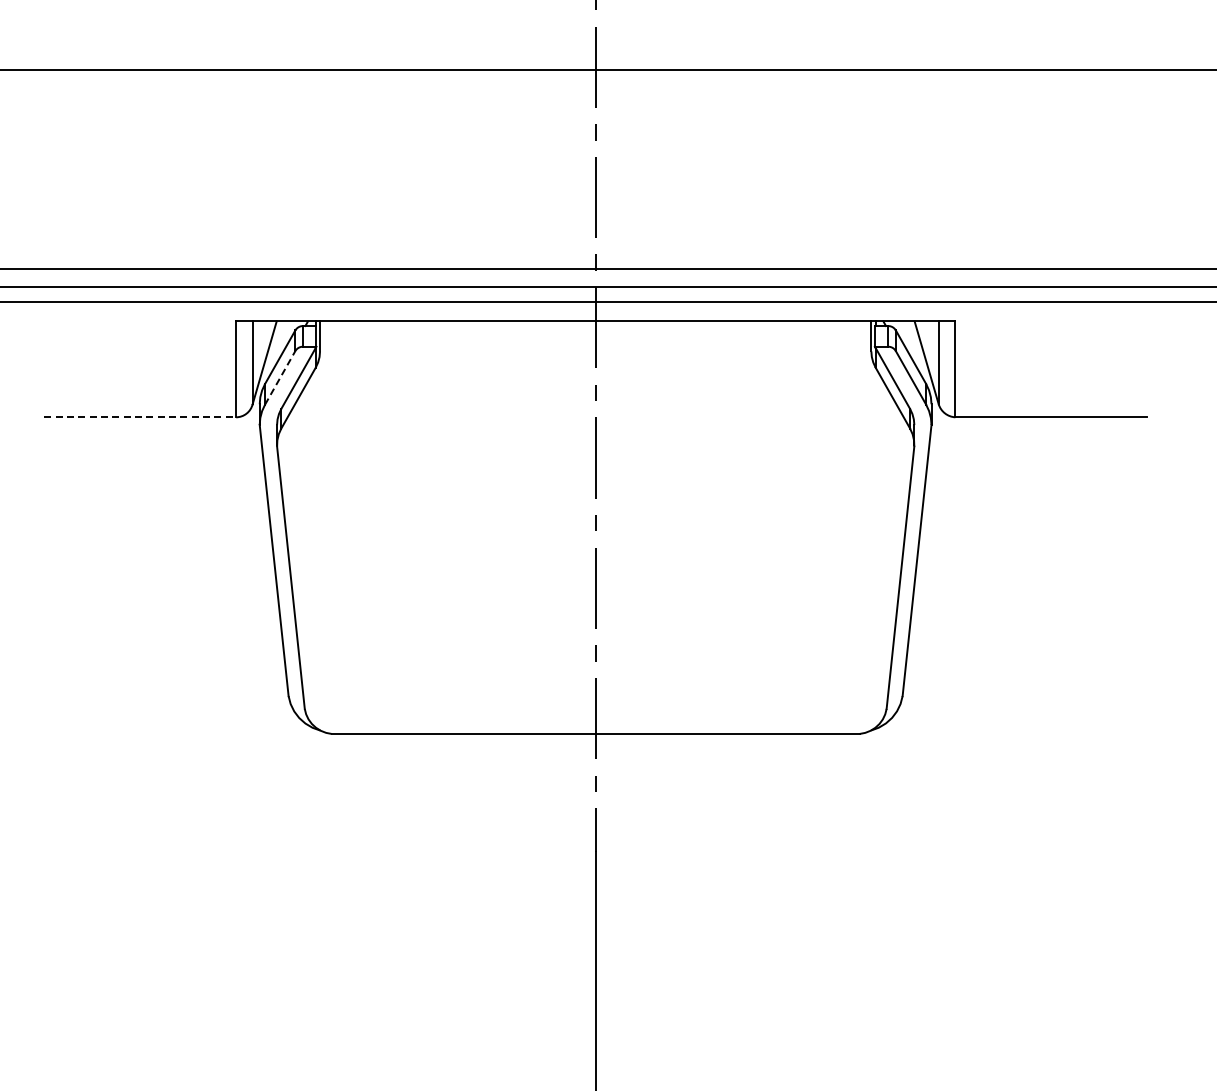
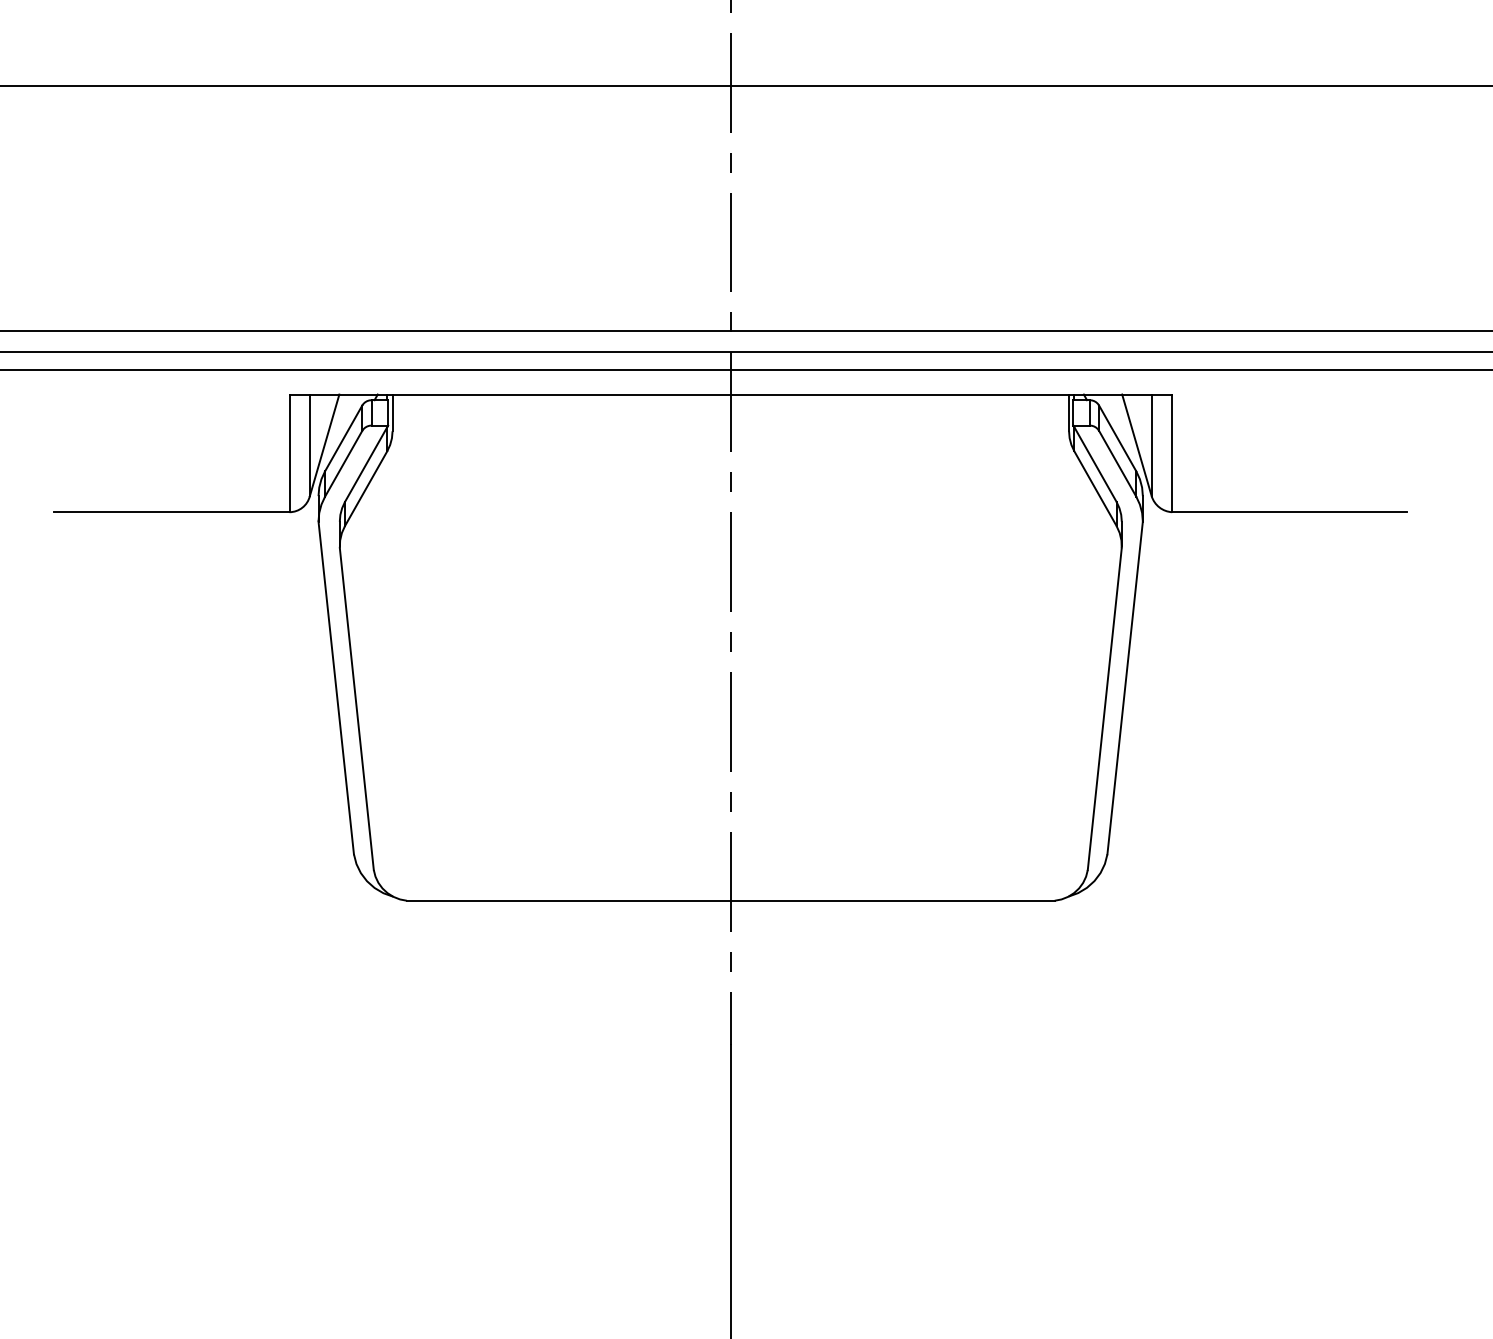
line: (280, 377) -> (344, 463), dashed -> solid
line: (140, 417) -> (172, 512), dashed -> solid

